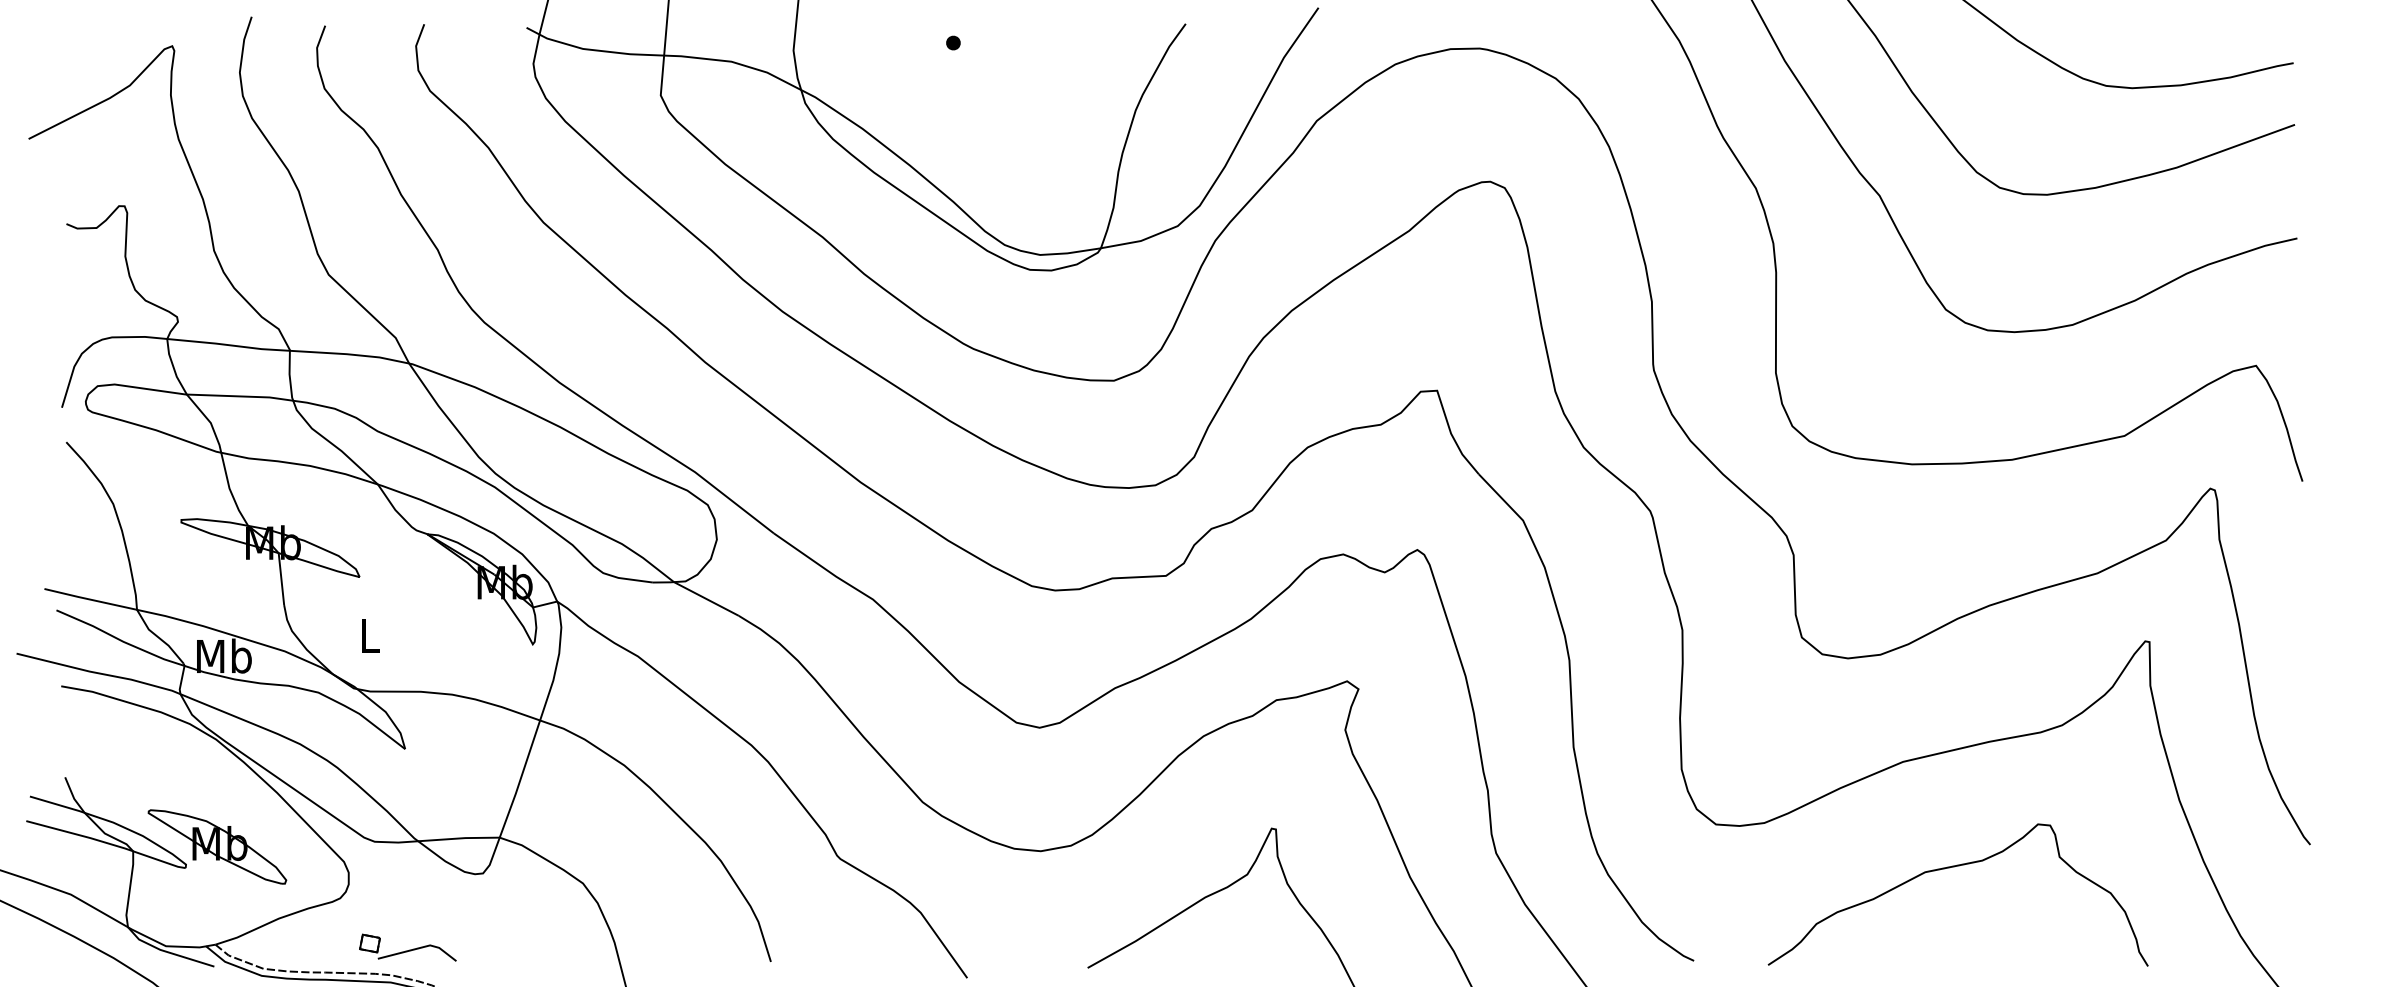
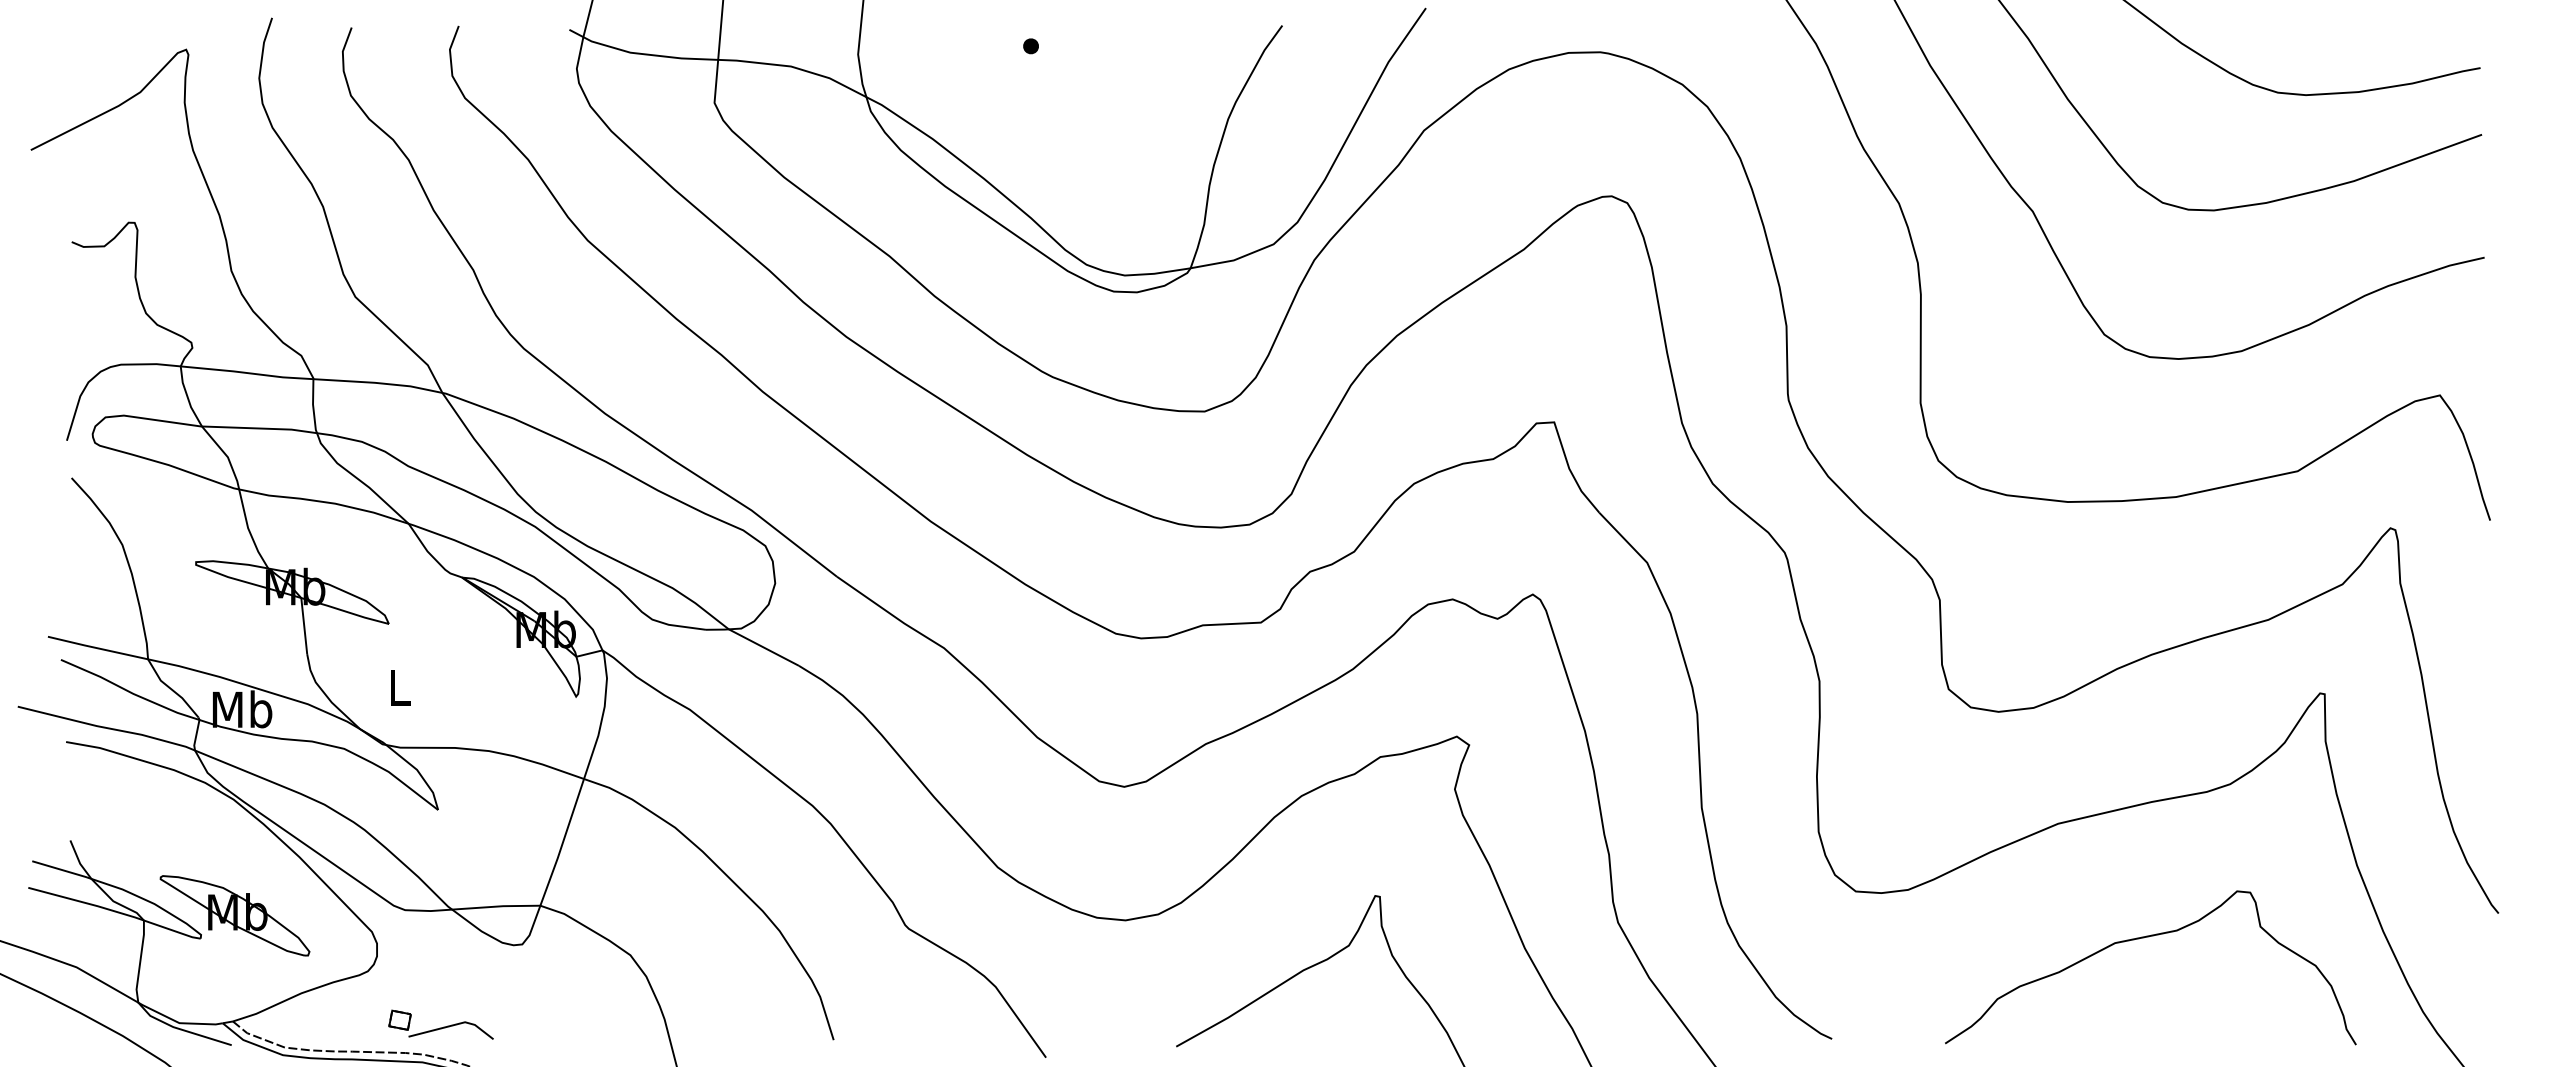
curve: (1952, 867) -> (2144, 938), moved

